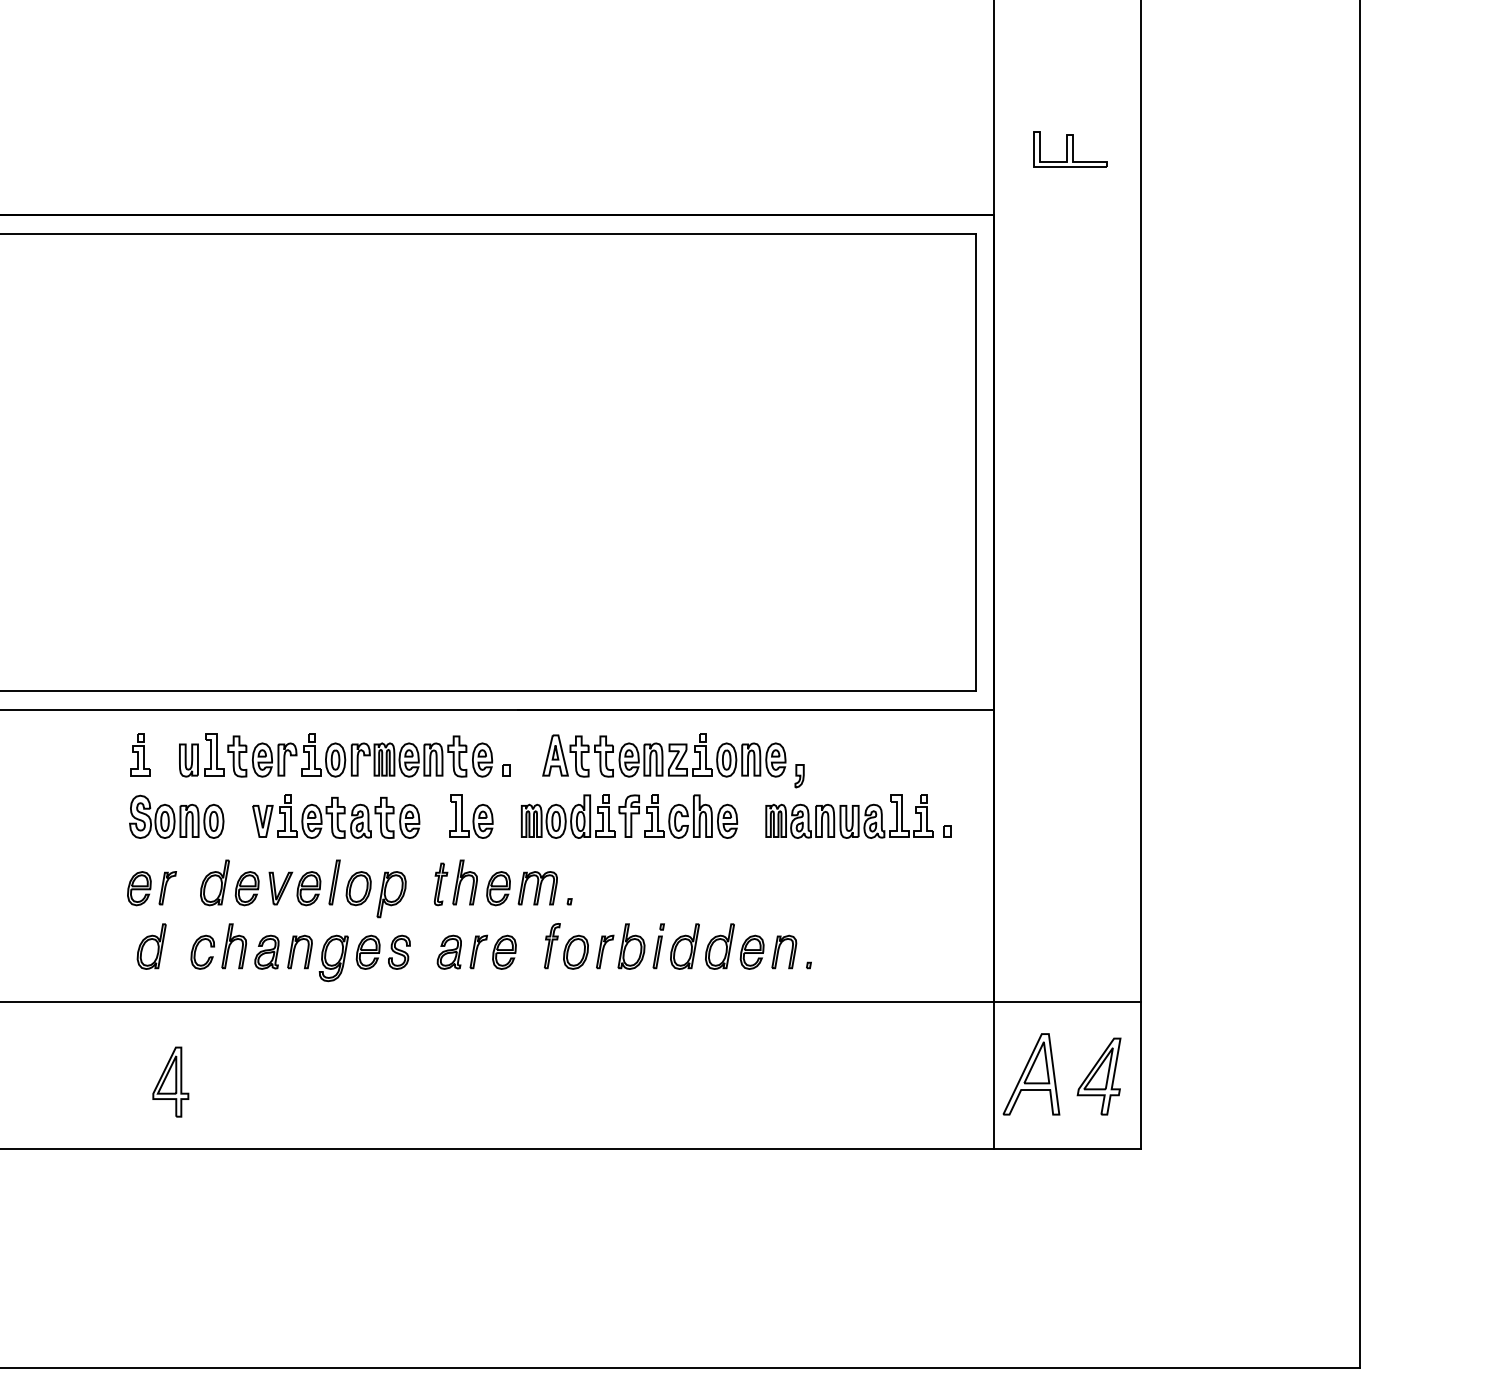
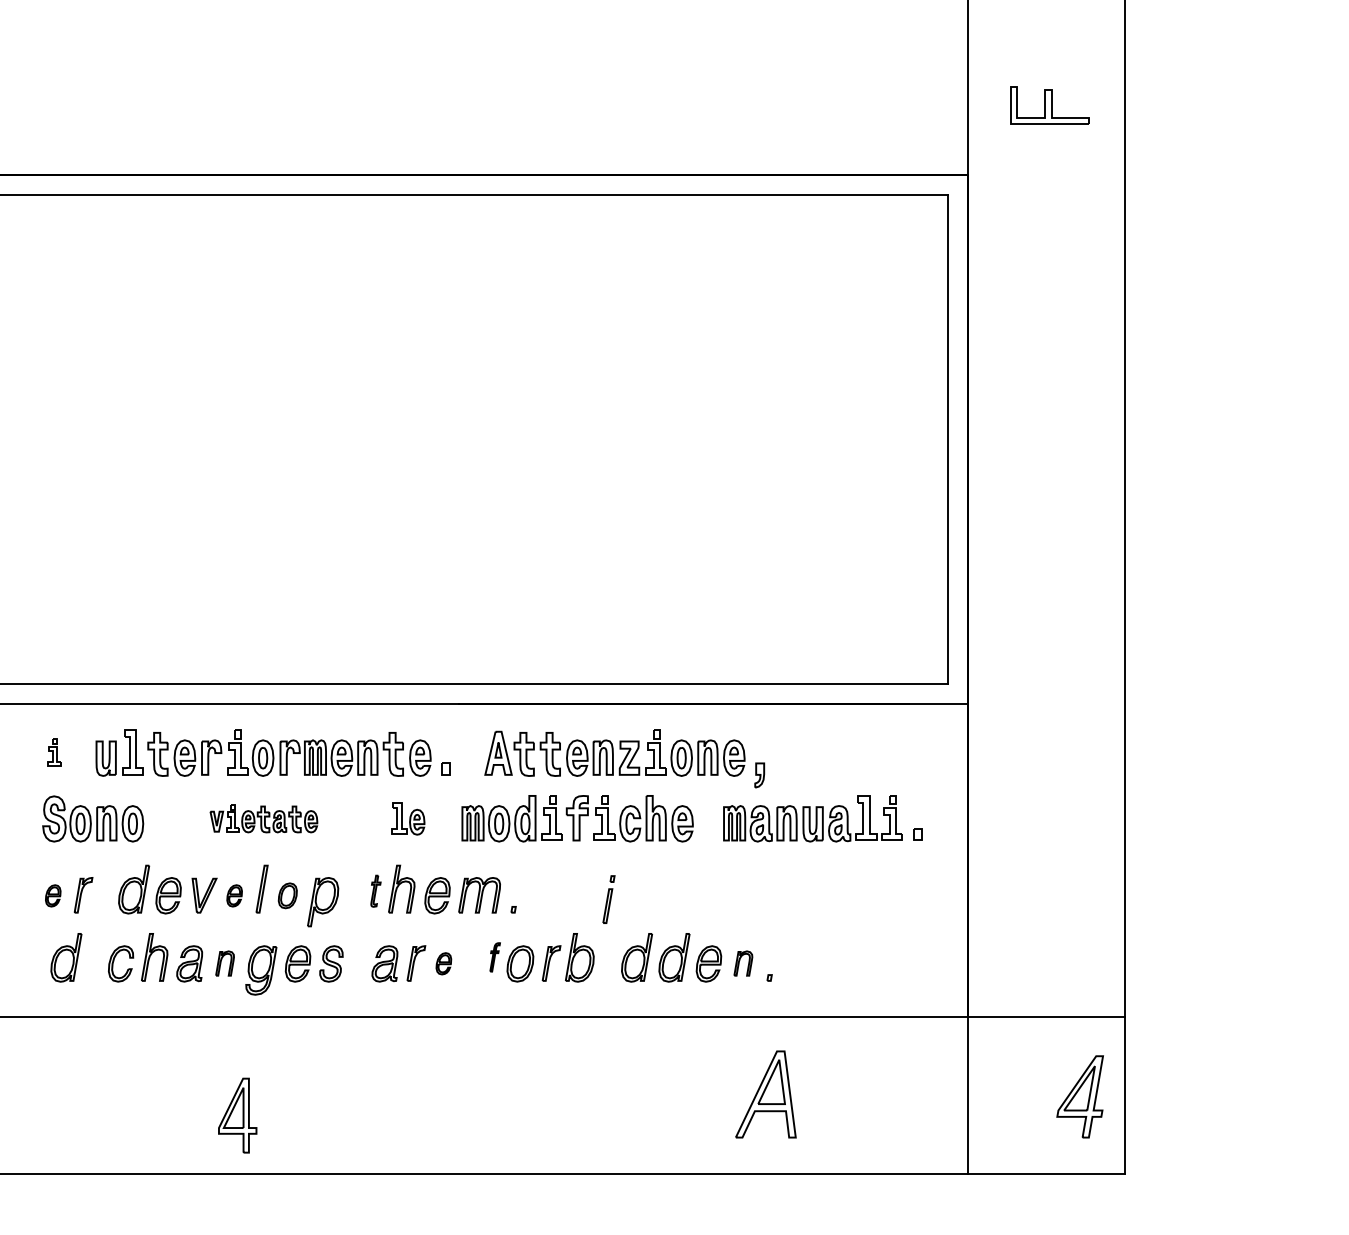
part: (140, 754) -> (54, 752), size x0.6
part: (336, 816) -> (264, 818), size x0.6
part: (471, 816) -> (408, 818), size x0.7
part: (440, 884) -> (375, 891), size x0.7
part: (139, 888) -> (53, 895), size x0.6
part: (308, 888) -> (234, 895), size x0.6
part: (358, 888) -> (287, 895), size x0.7
part: (552, 946) -> (495, 957), size x0.6
part: (658, 946) -> (608, 899), moved
part: (299, 951) -> (224, 963), size x0.7
part: (504, 951) -> (443, 963), size x0.6
part: (784, 951) -> (743, 963), size x0.7
part: (1031, 1074) -> (765, 1094), moved
part: (170, 1081) -> (237, 1114), moved

